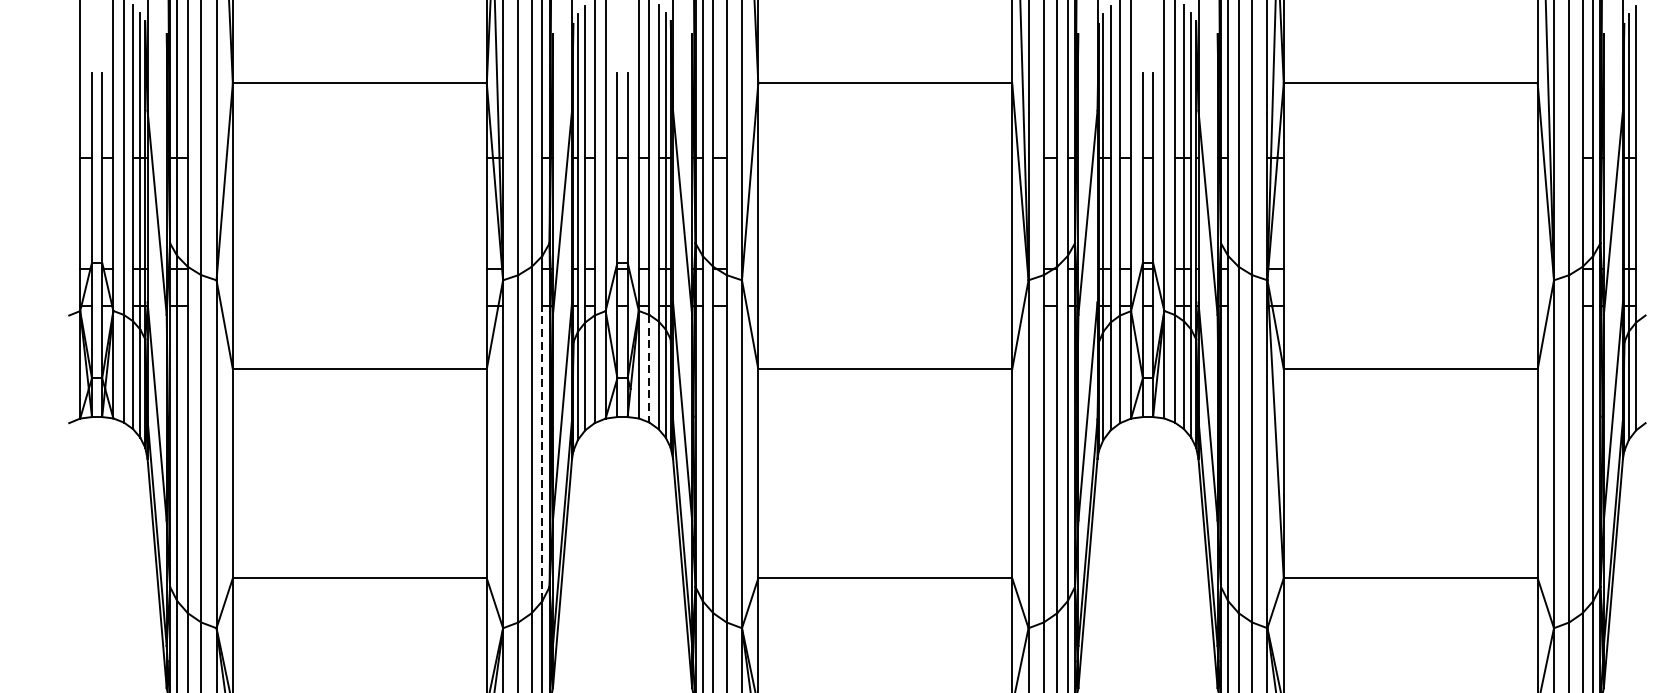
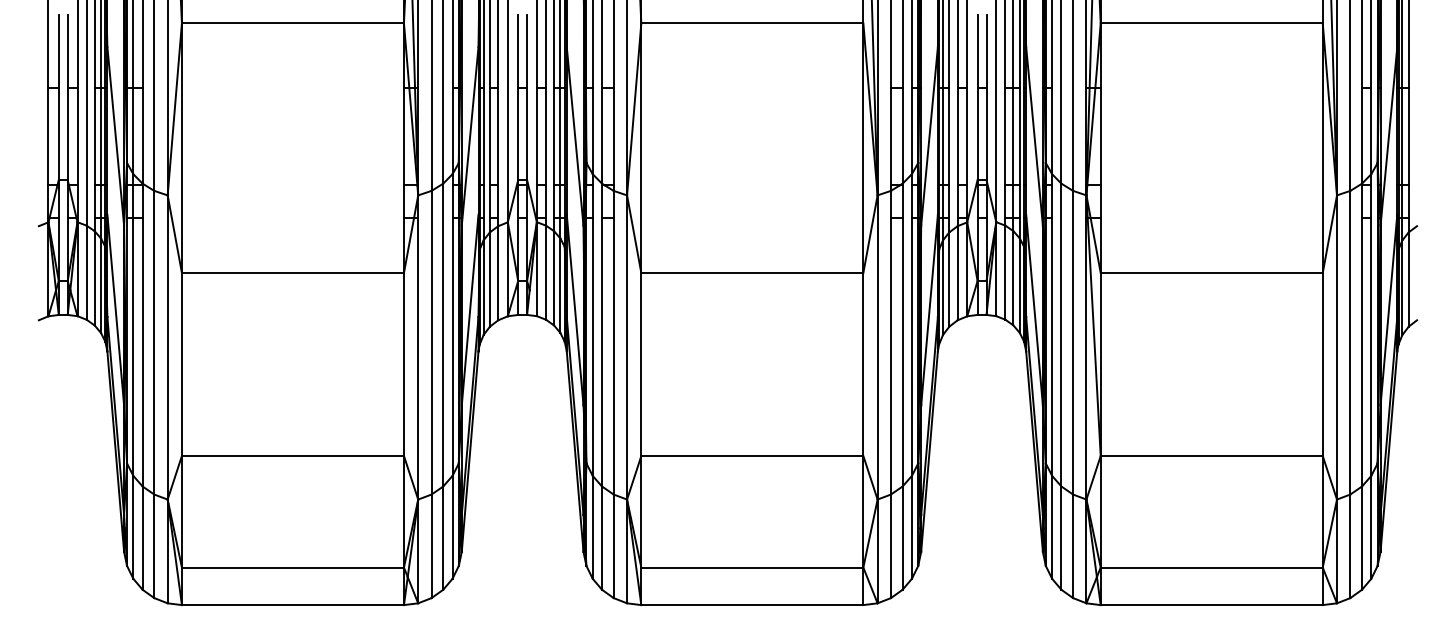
line: (649, 369) -> (546, 273), dashed -> solid
line: (542, 454) -> (452, 347), dashed -> solid

